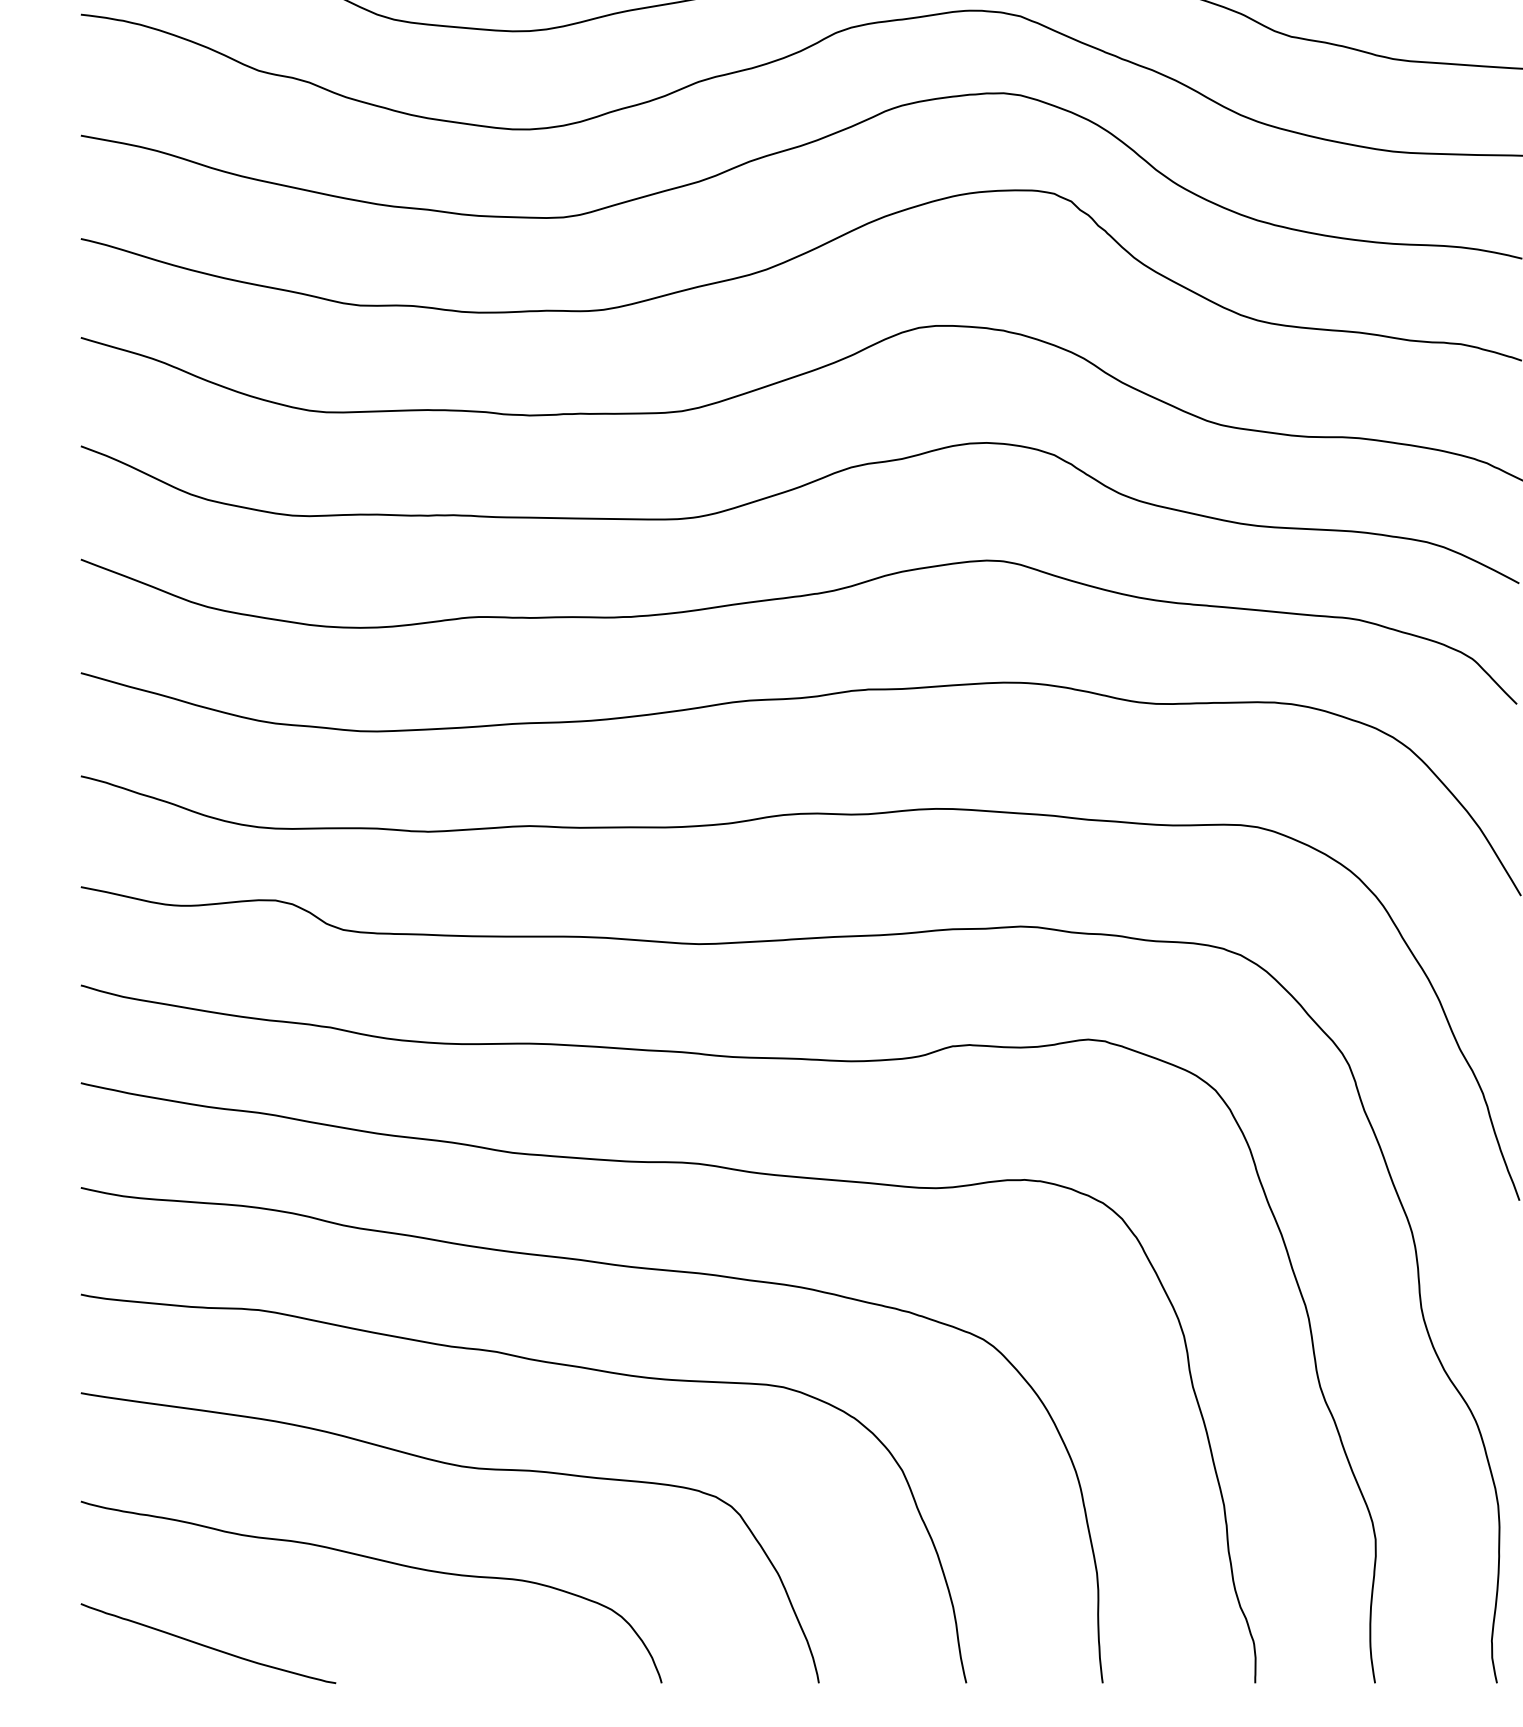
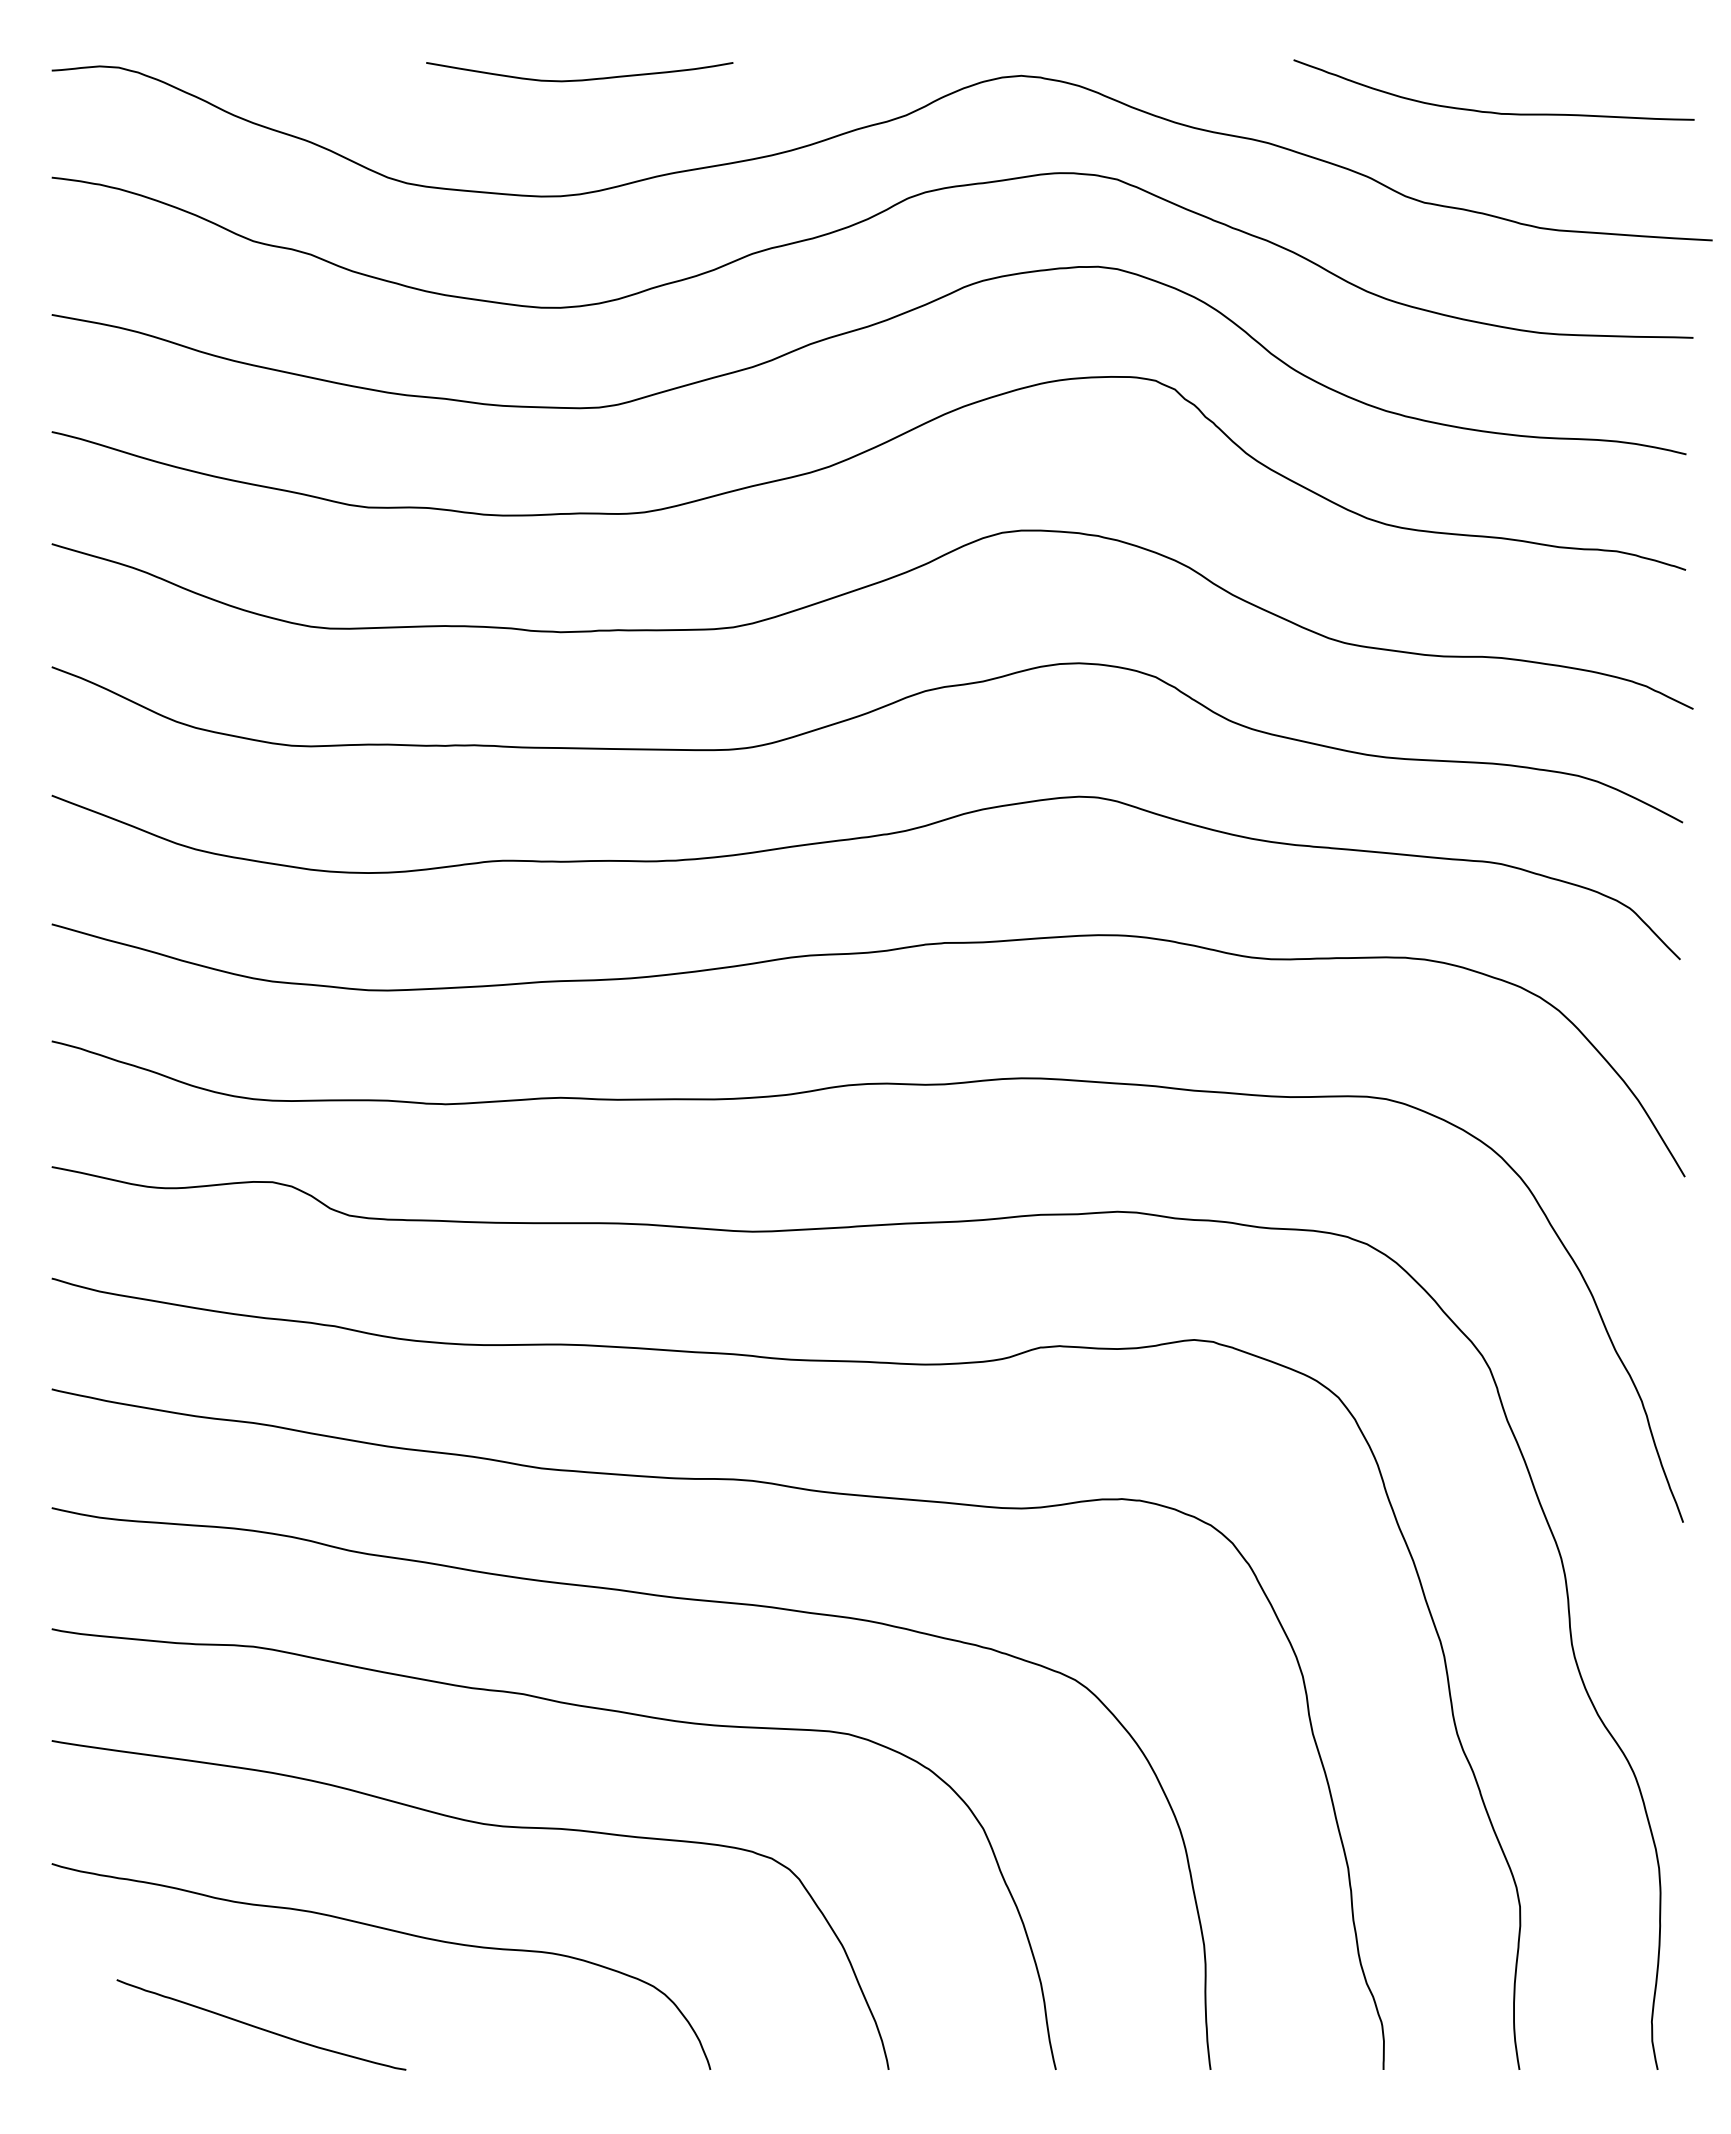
curve: (207, 1645) -> (260, 2027), moved

